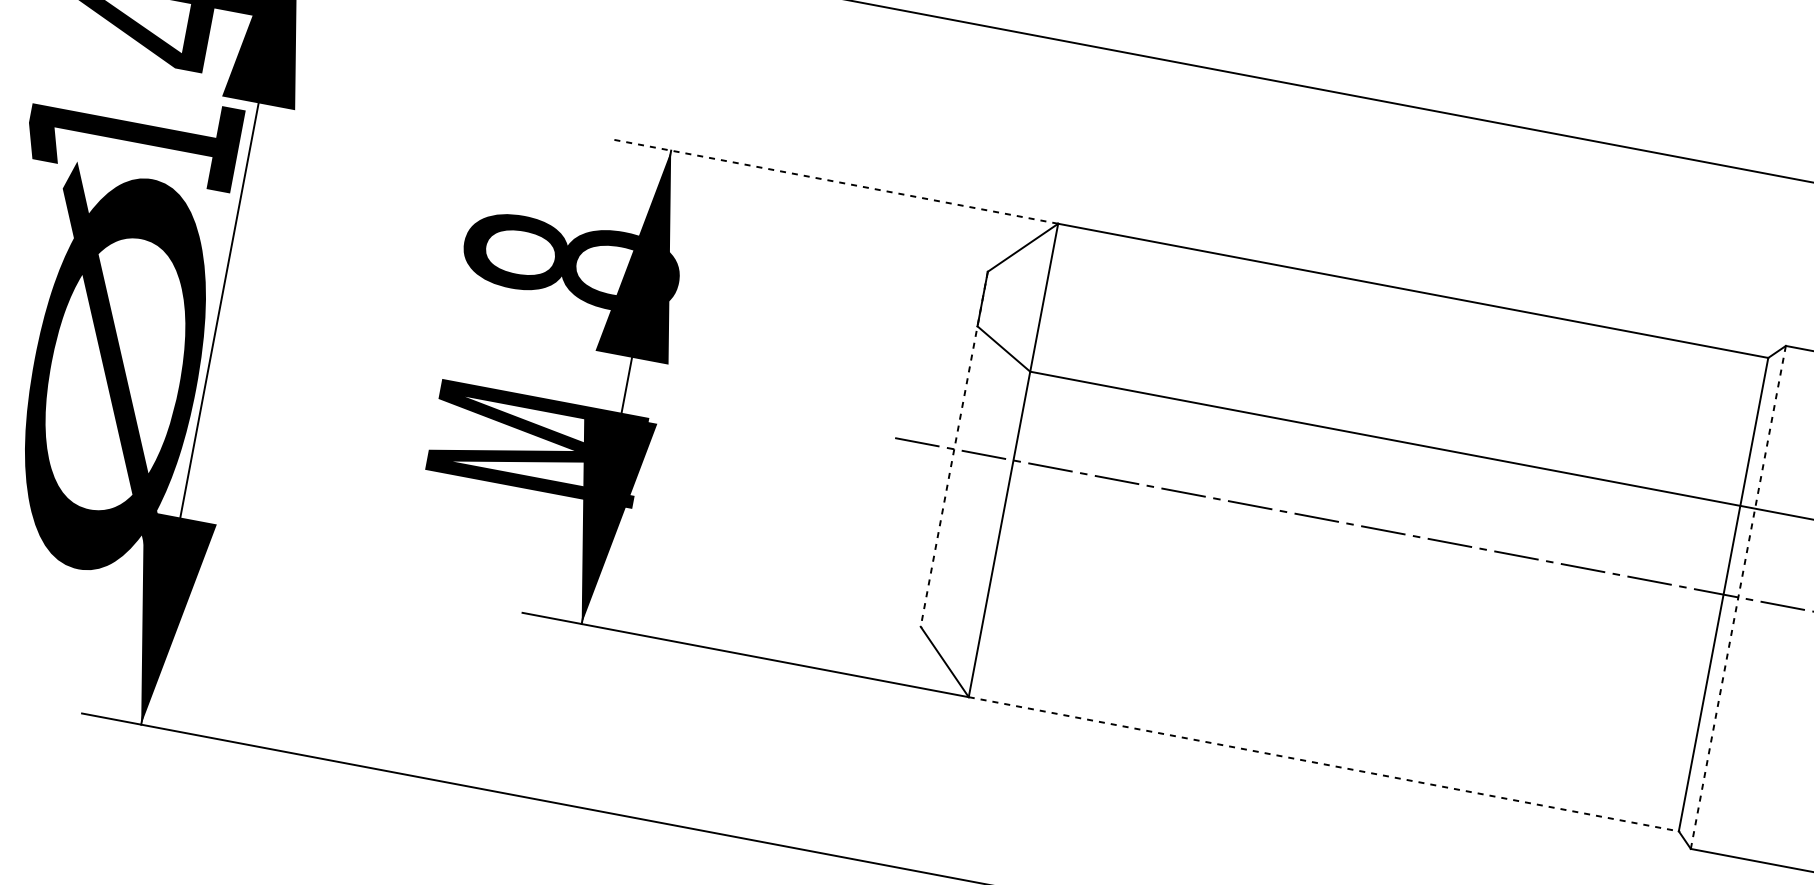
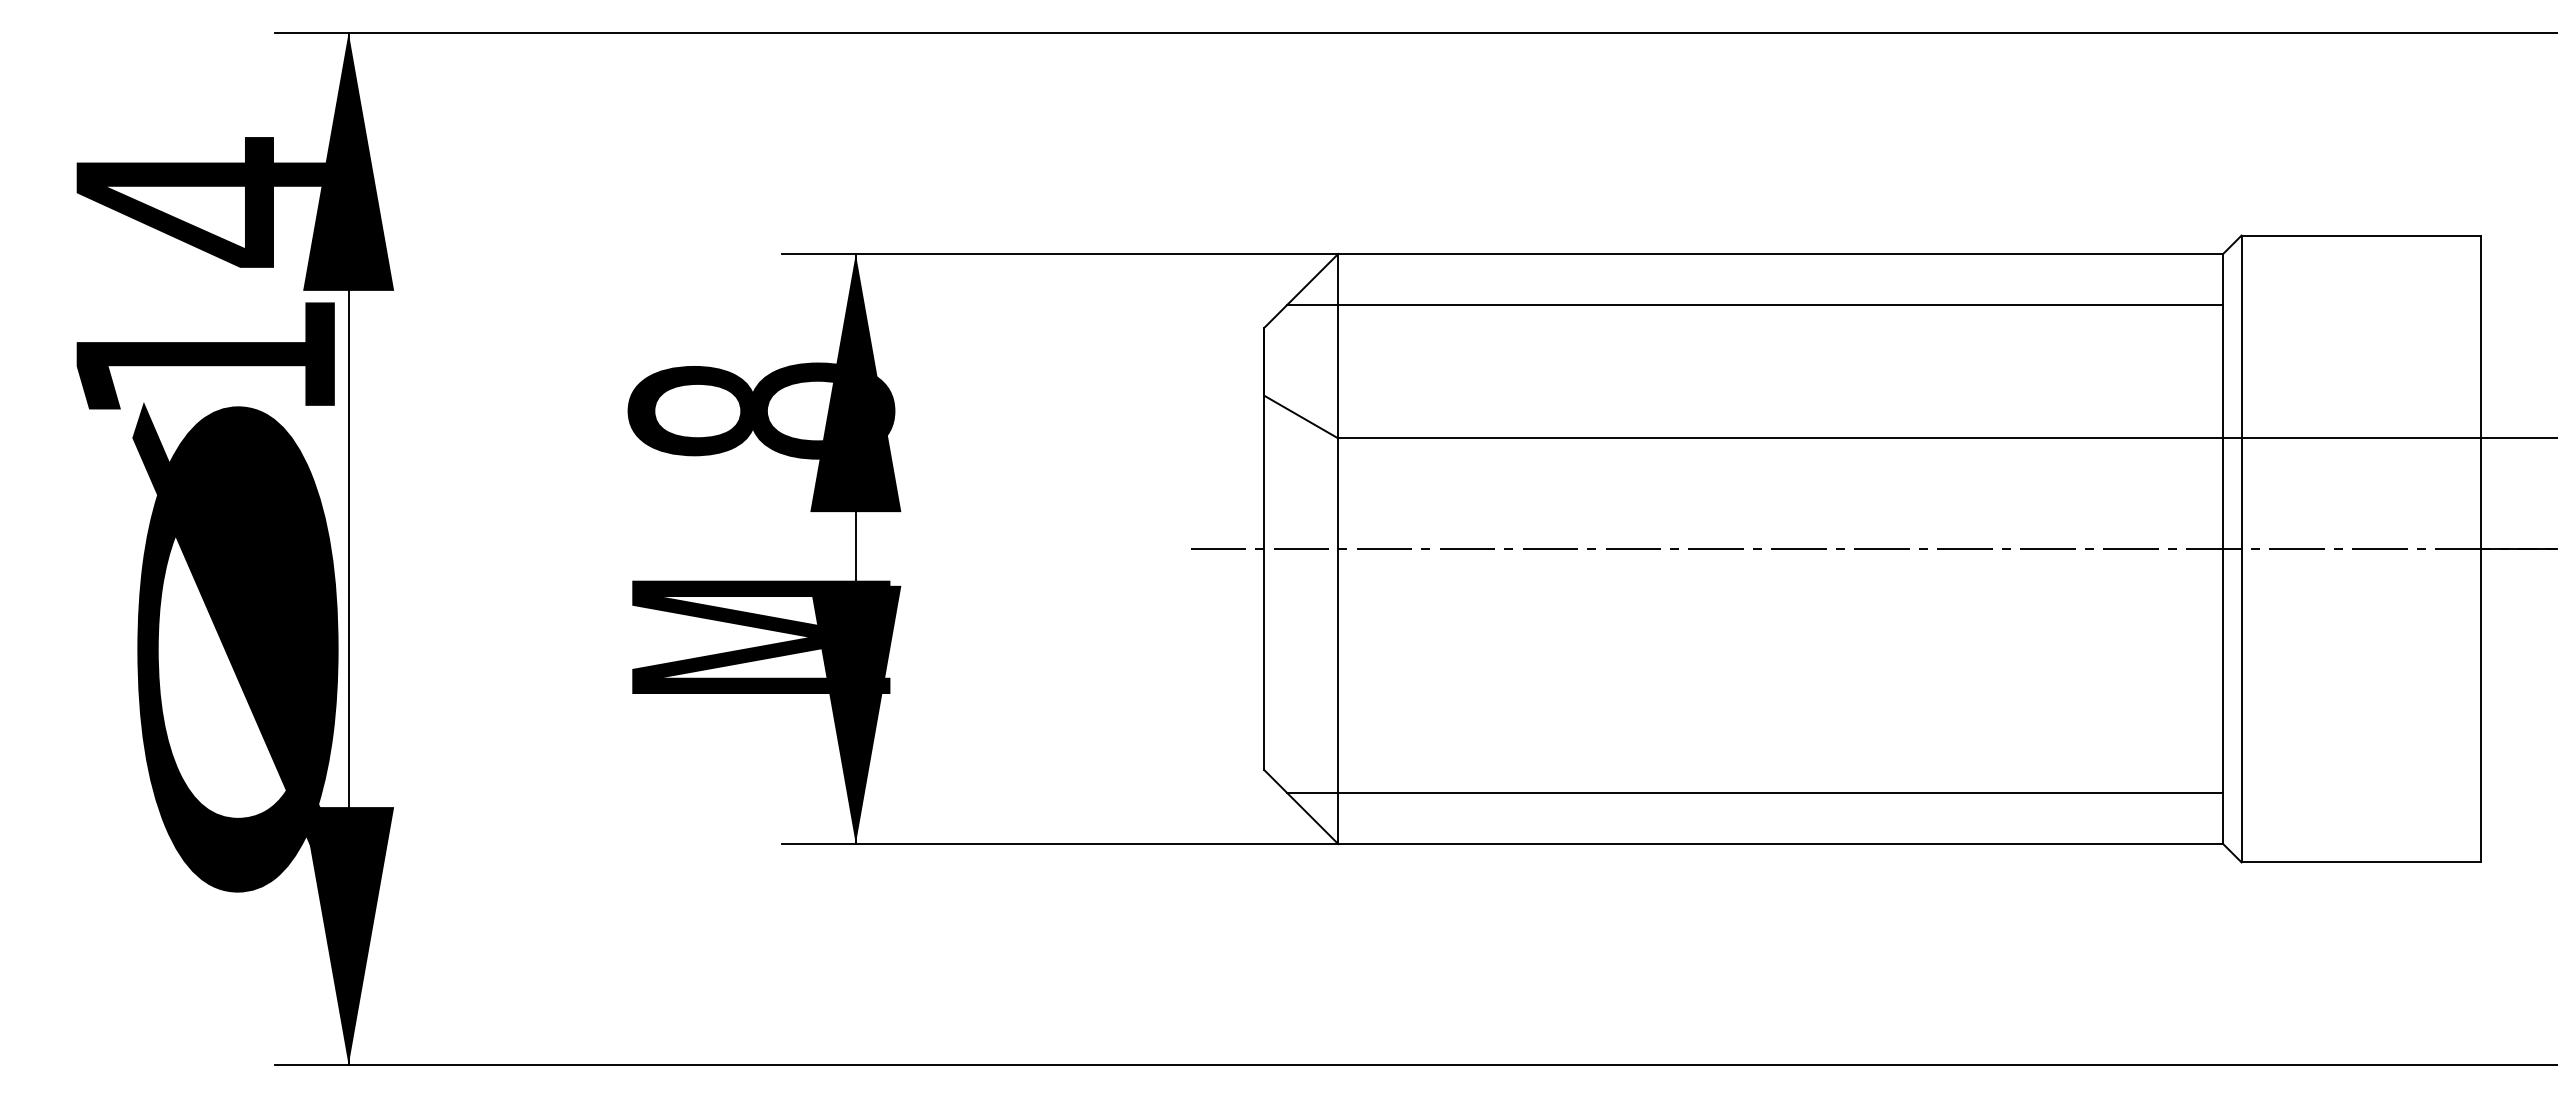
line: (834, 181) -> (1059, 254), dashed -> solid
line: (1385, 327) -> (1755, 304), added
line: (954, 449) -> (1264, 549), dashed -> solid
line: (1738, 597) -> (2241, 549), dashed -> solid
line: (1311, 719) -> (1755, 793), added
line: (1324, 763) -> (1781, 843), dashed -> solid

